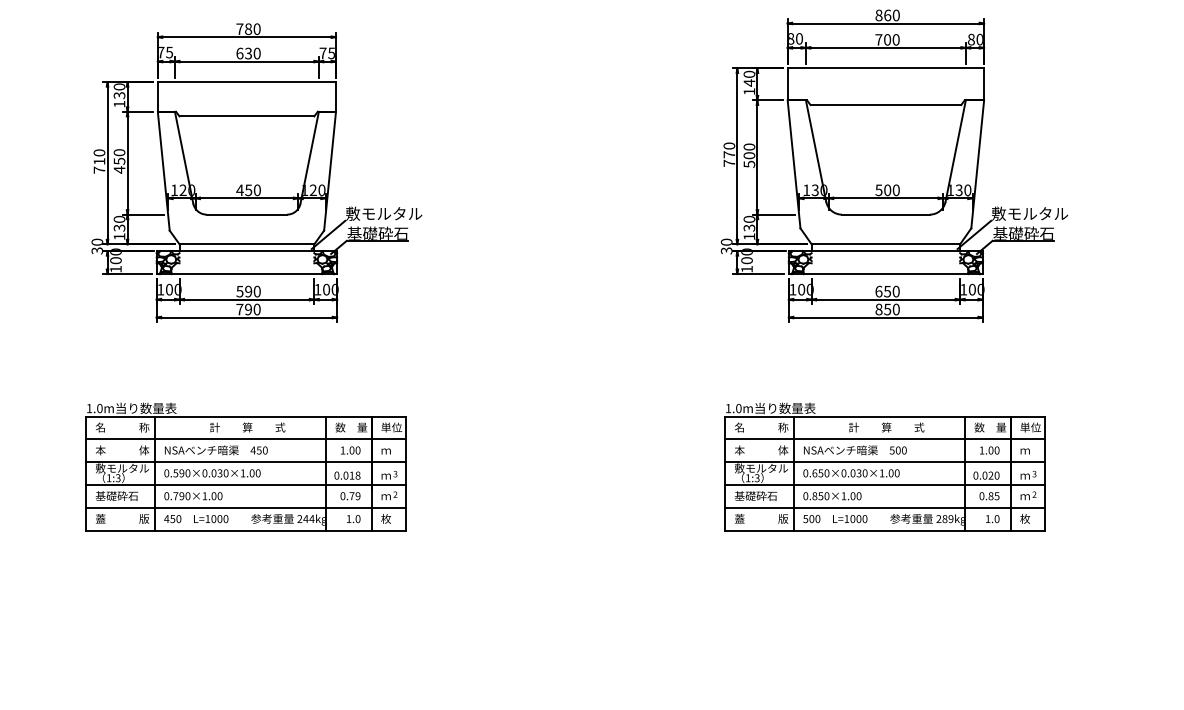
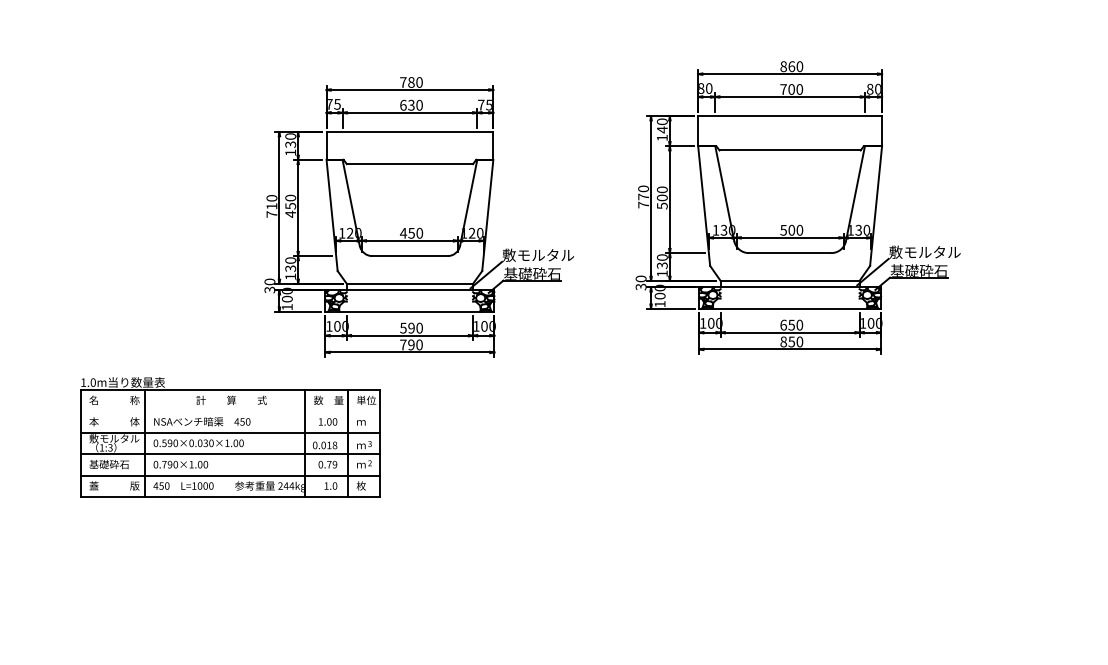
part: (893, 165) -> (797, 207), moved
part: (256, 173) -> (418, 217), moved
line: (245, 439) -> (229, 411), removed
part: (885, 467) -> (828, 437), removed

